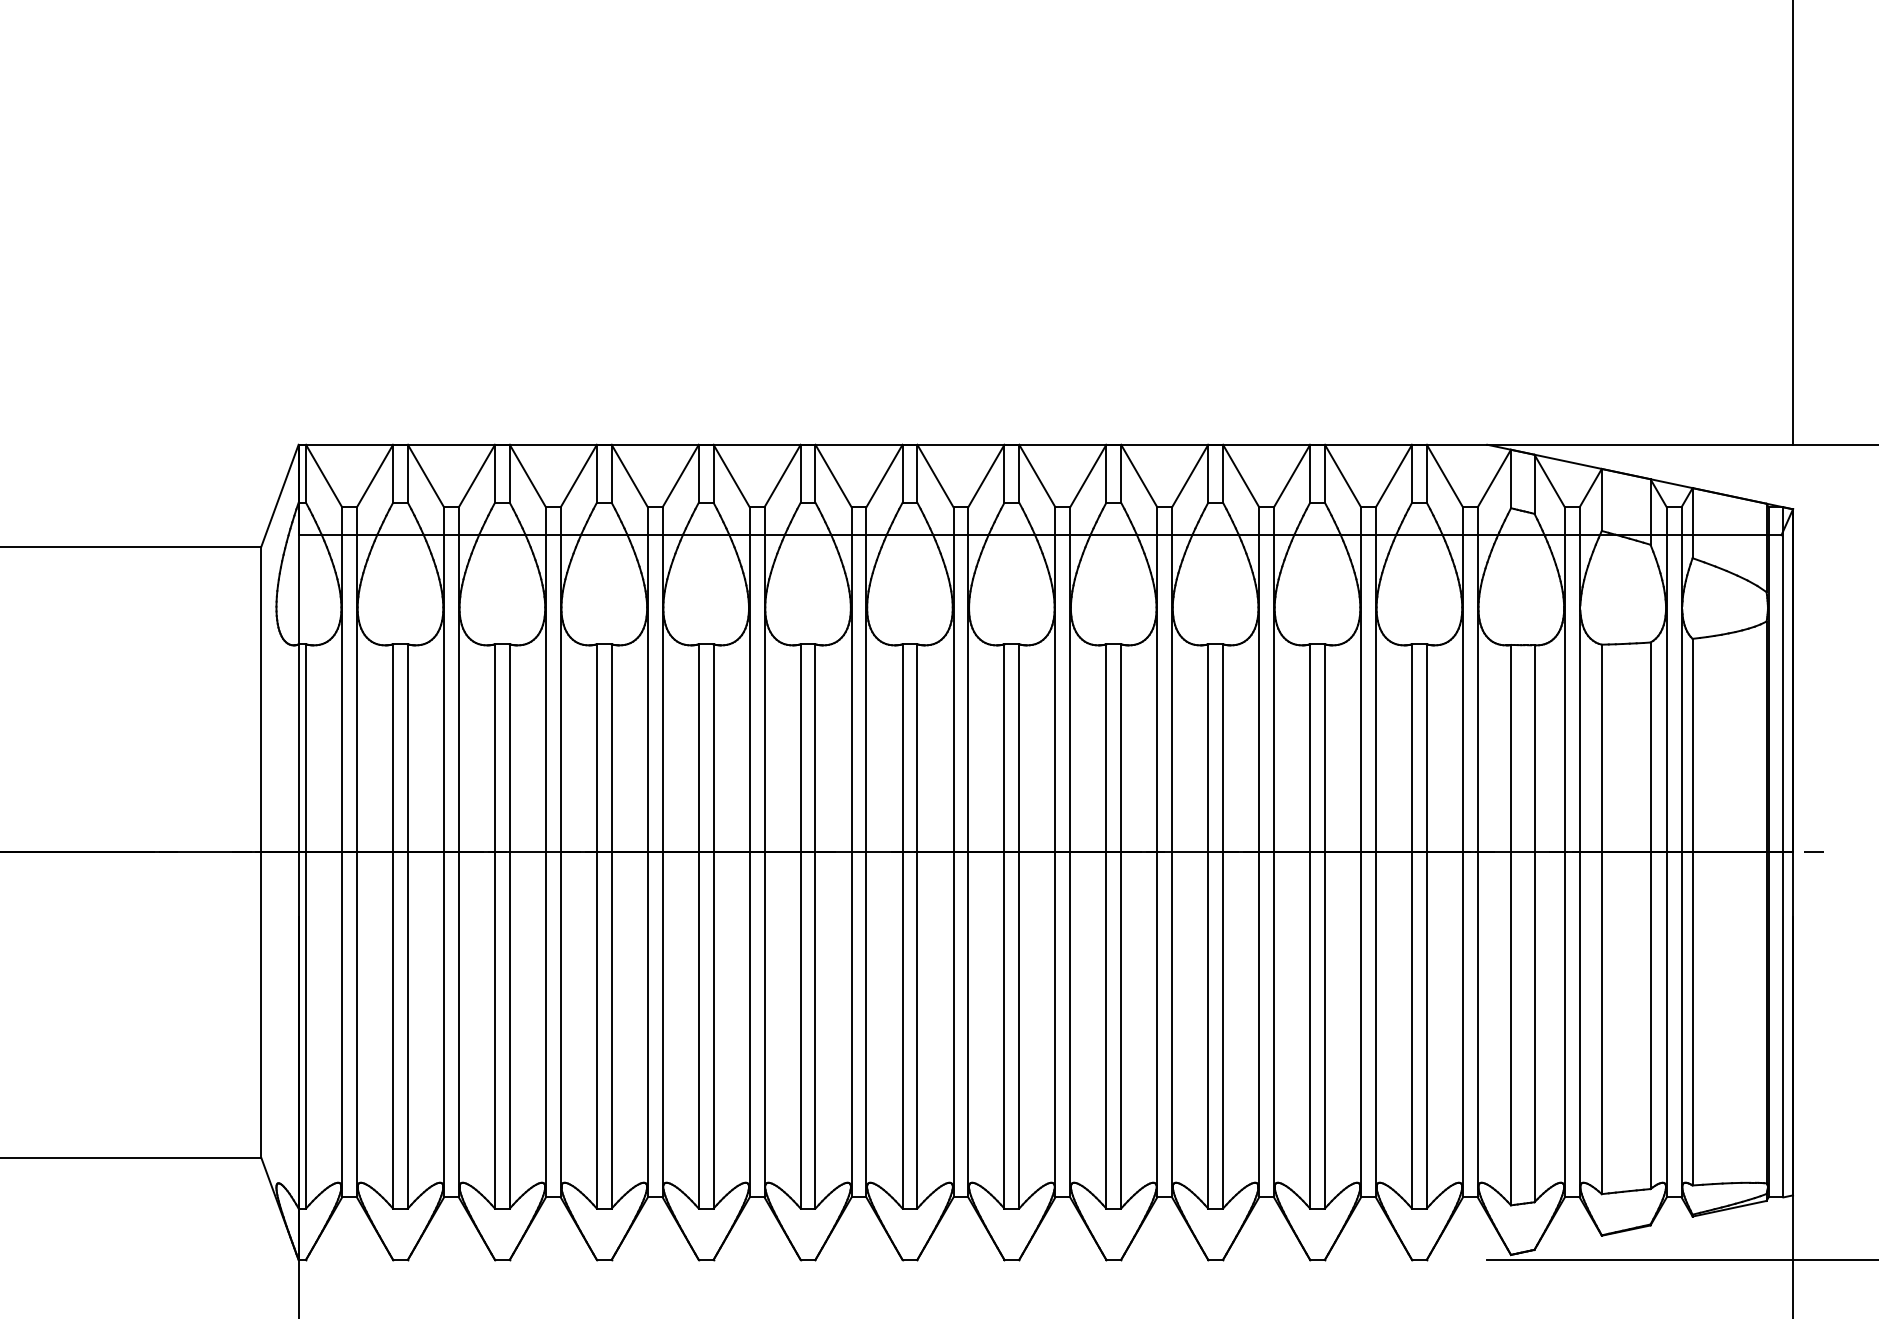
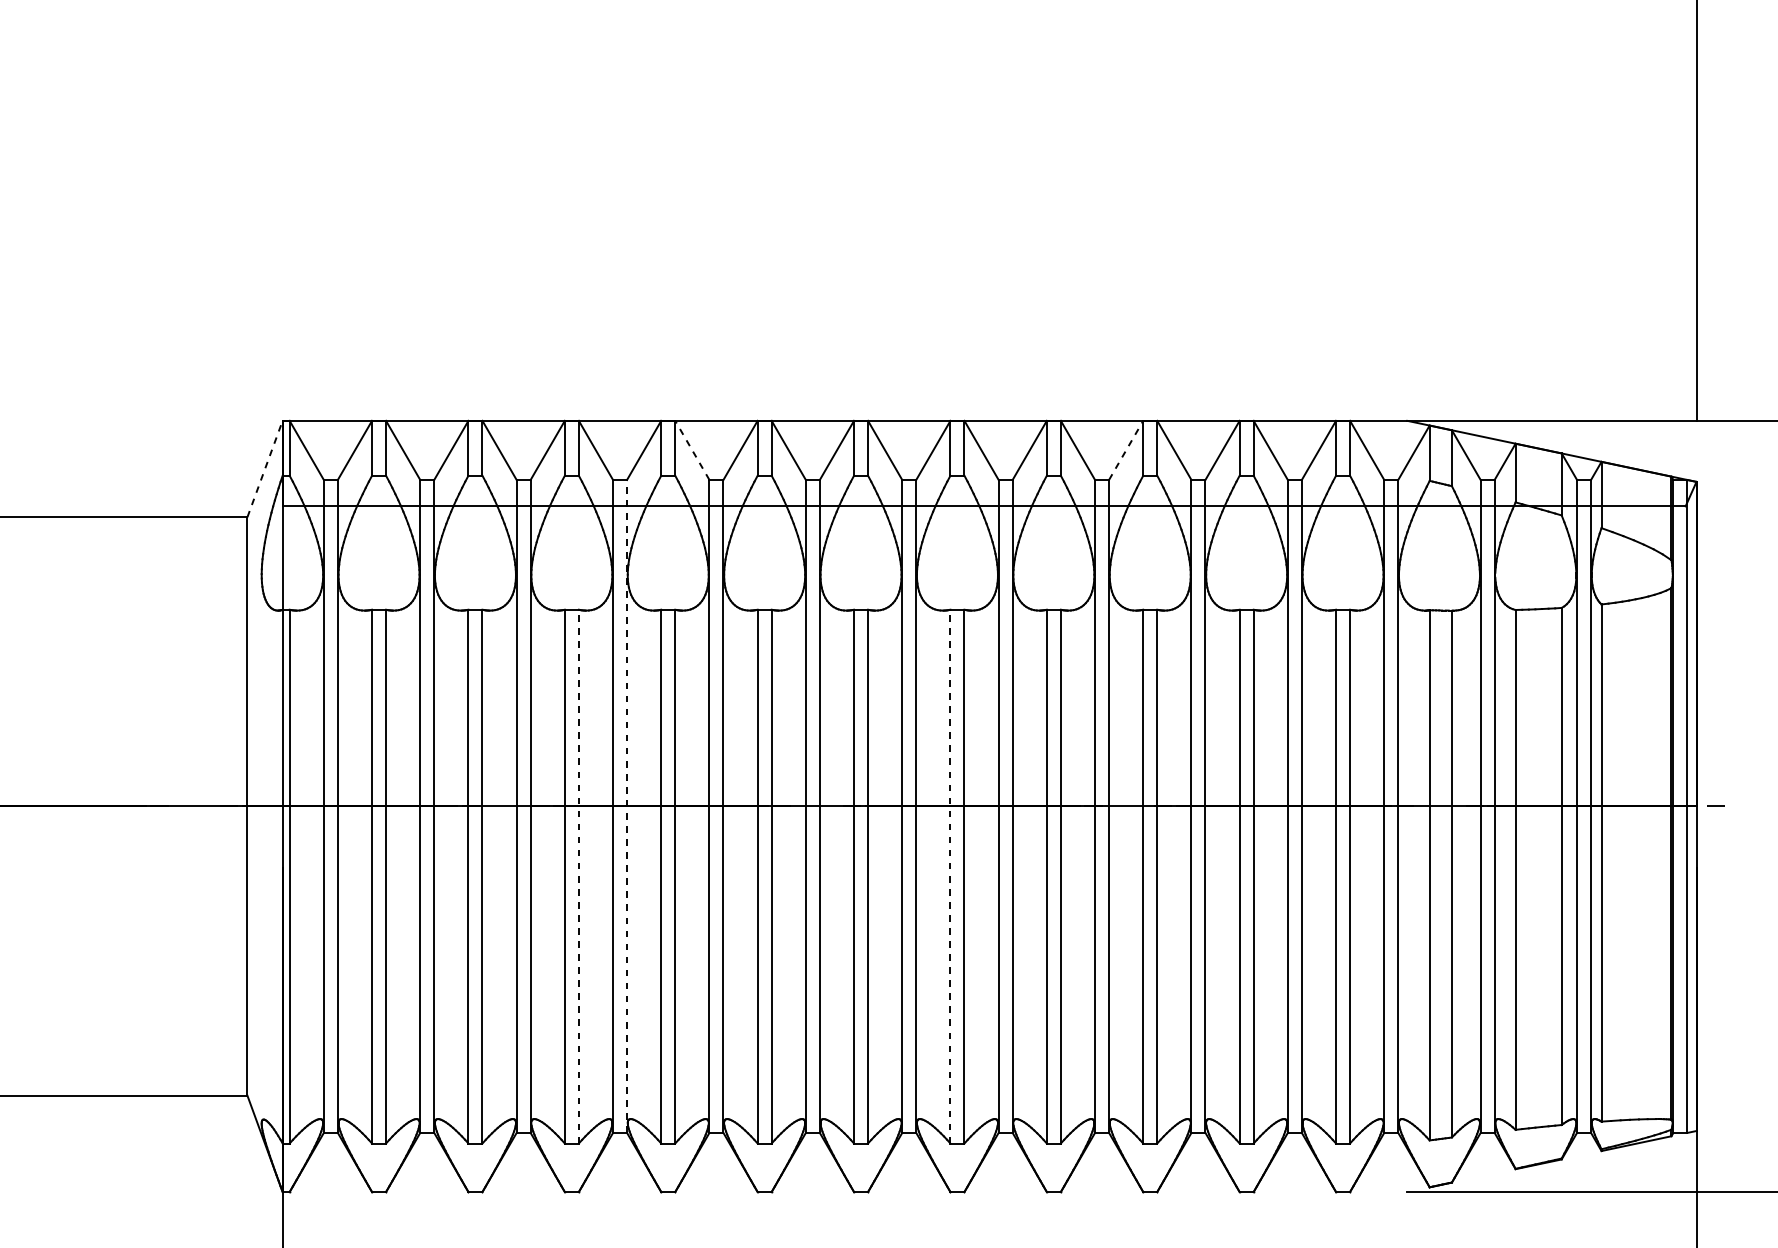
line: (731, 475) -> (692, 449), solid -> dashed
line: (1190, 475) -> (1126, 449), solid -> dashed
line: (280, 495) -> (265, 468), solid -> dashed
line: (662, 851) -> (626, 805), solid -> dashed
line: (611, 926) -> (578, 876), solid -> dashed
line: (1004, 926) -> (950, 876), solid -> dashed

